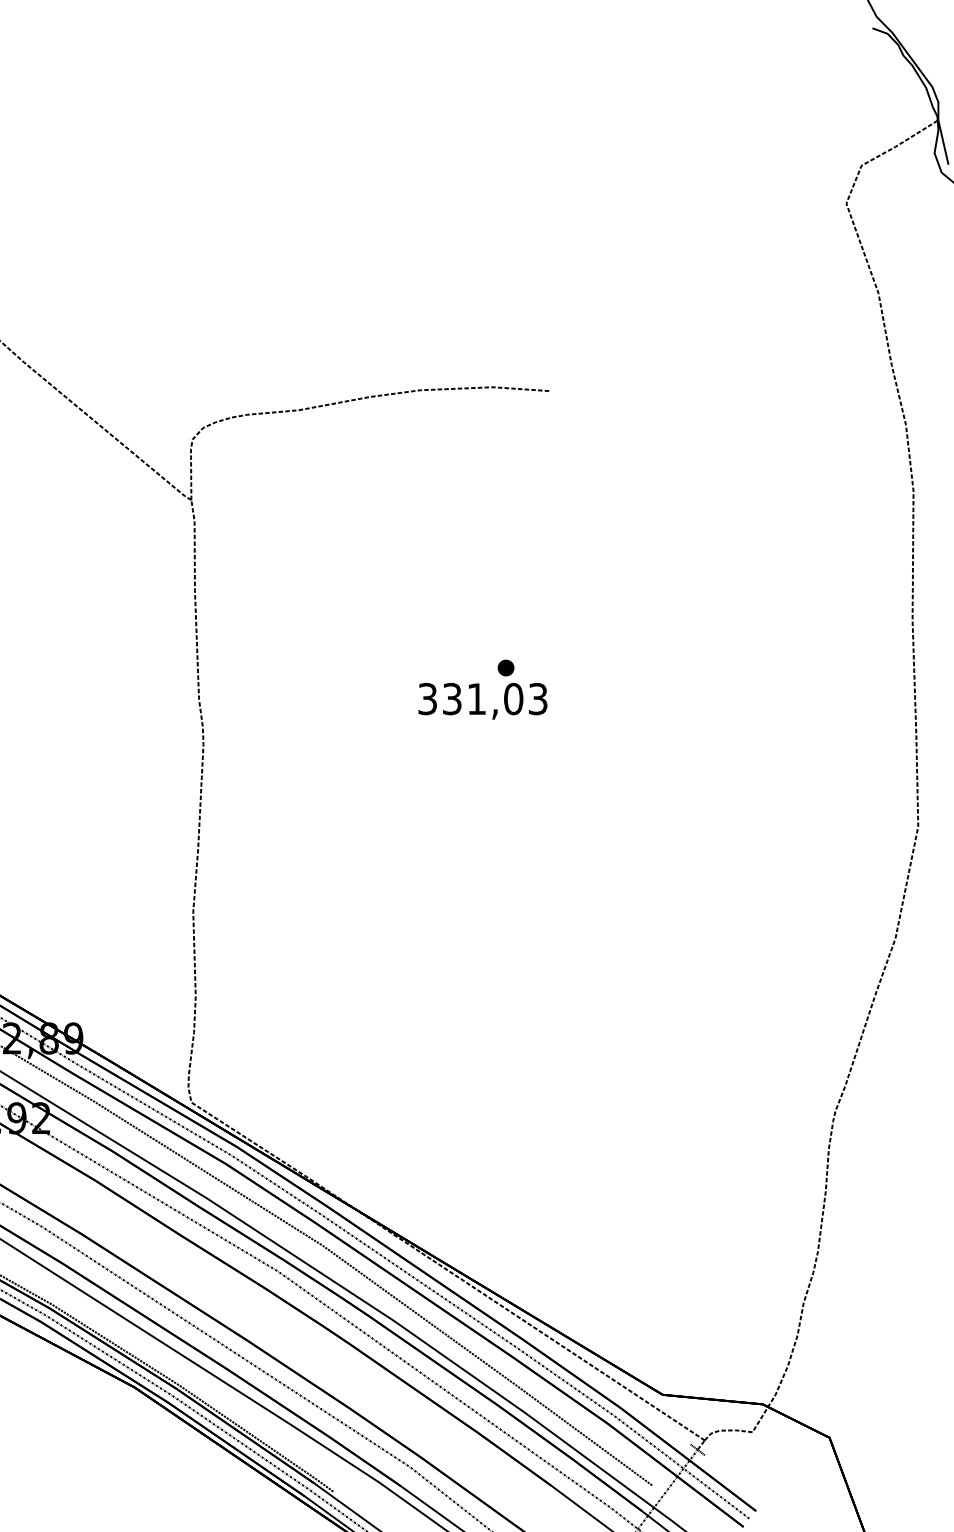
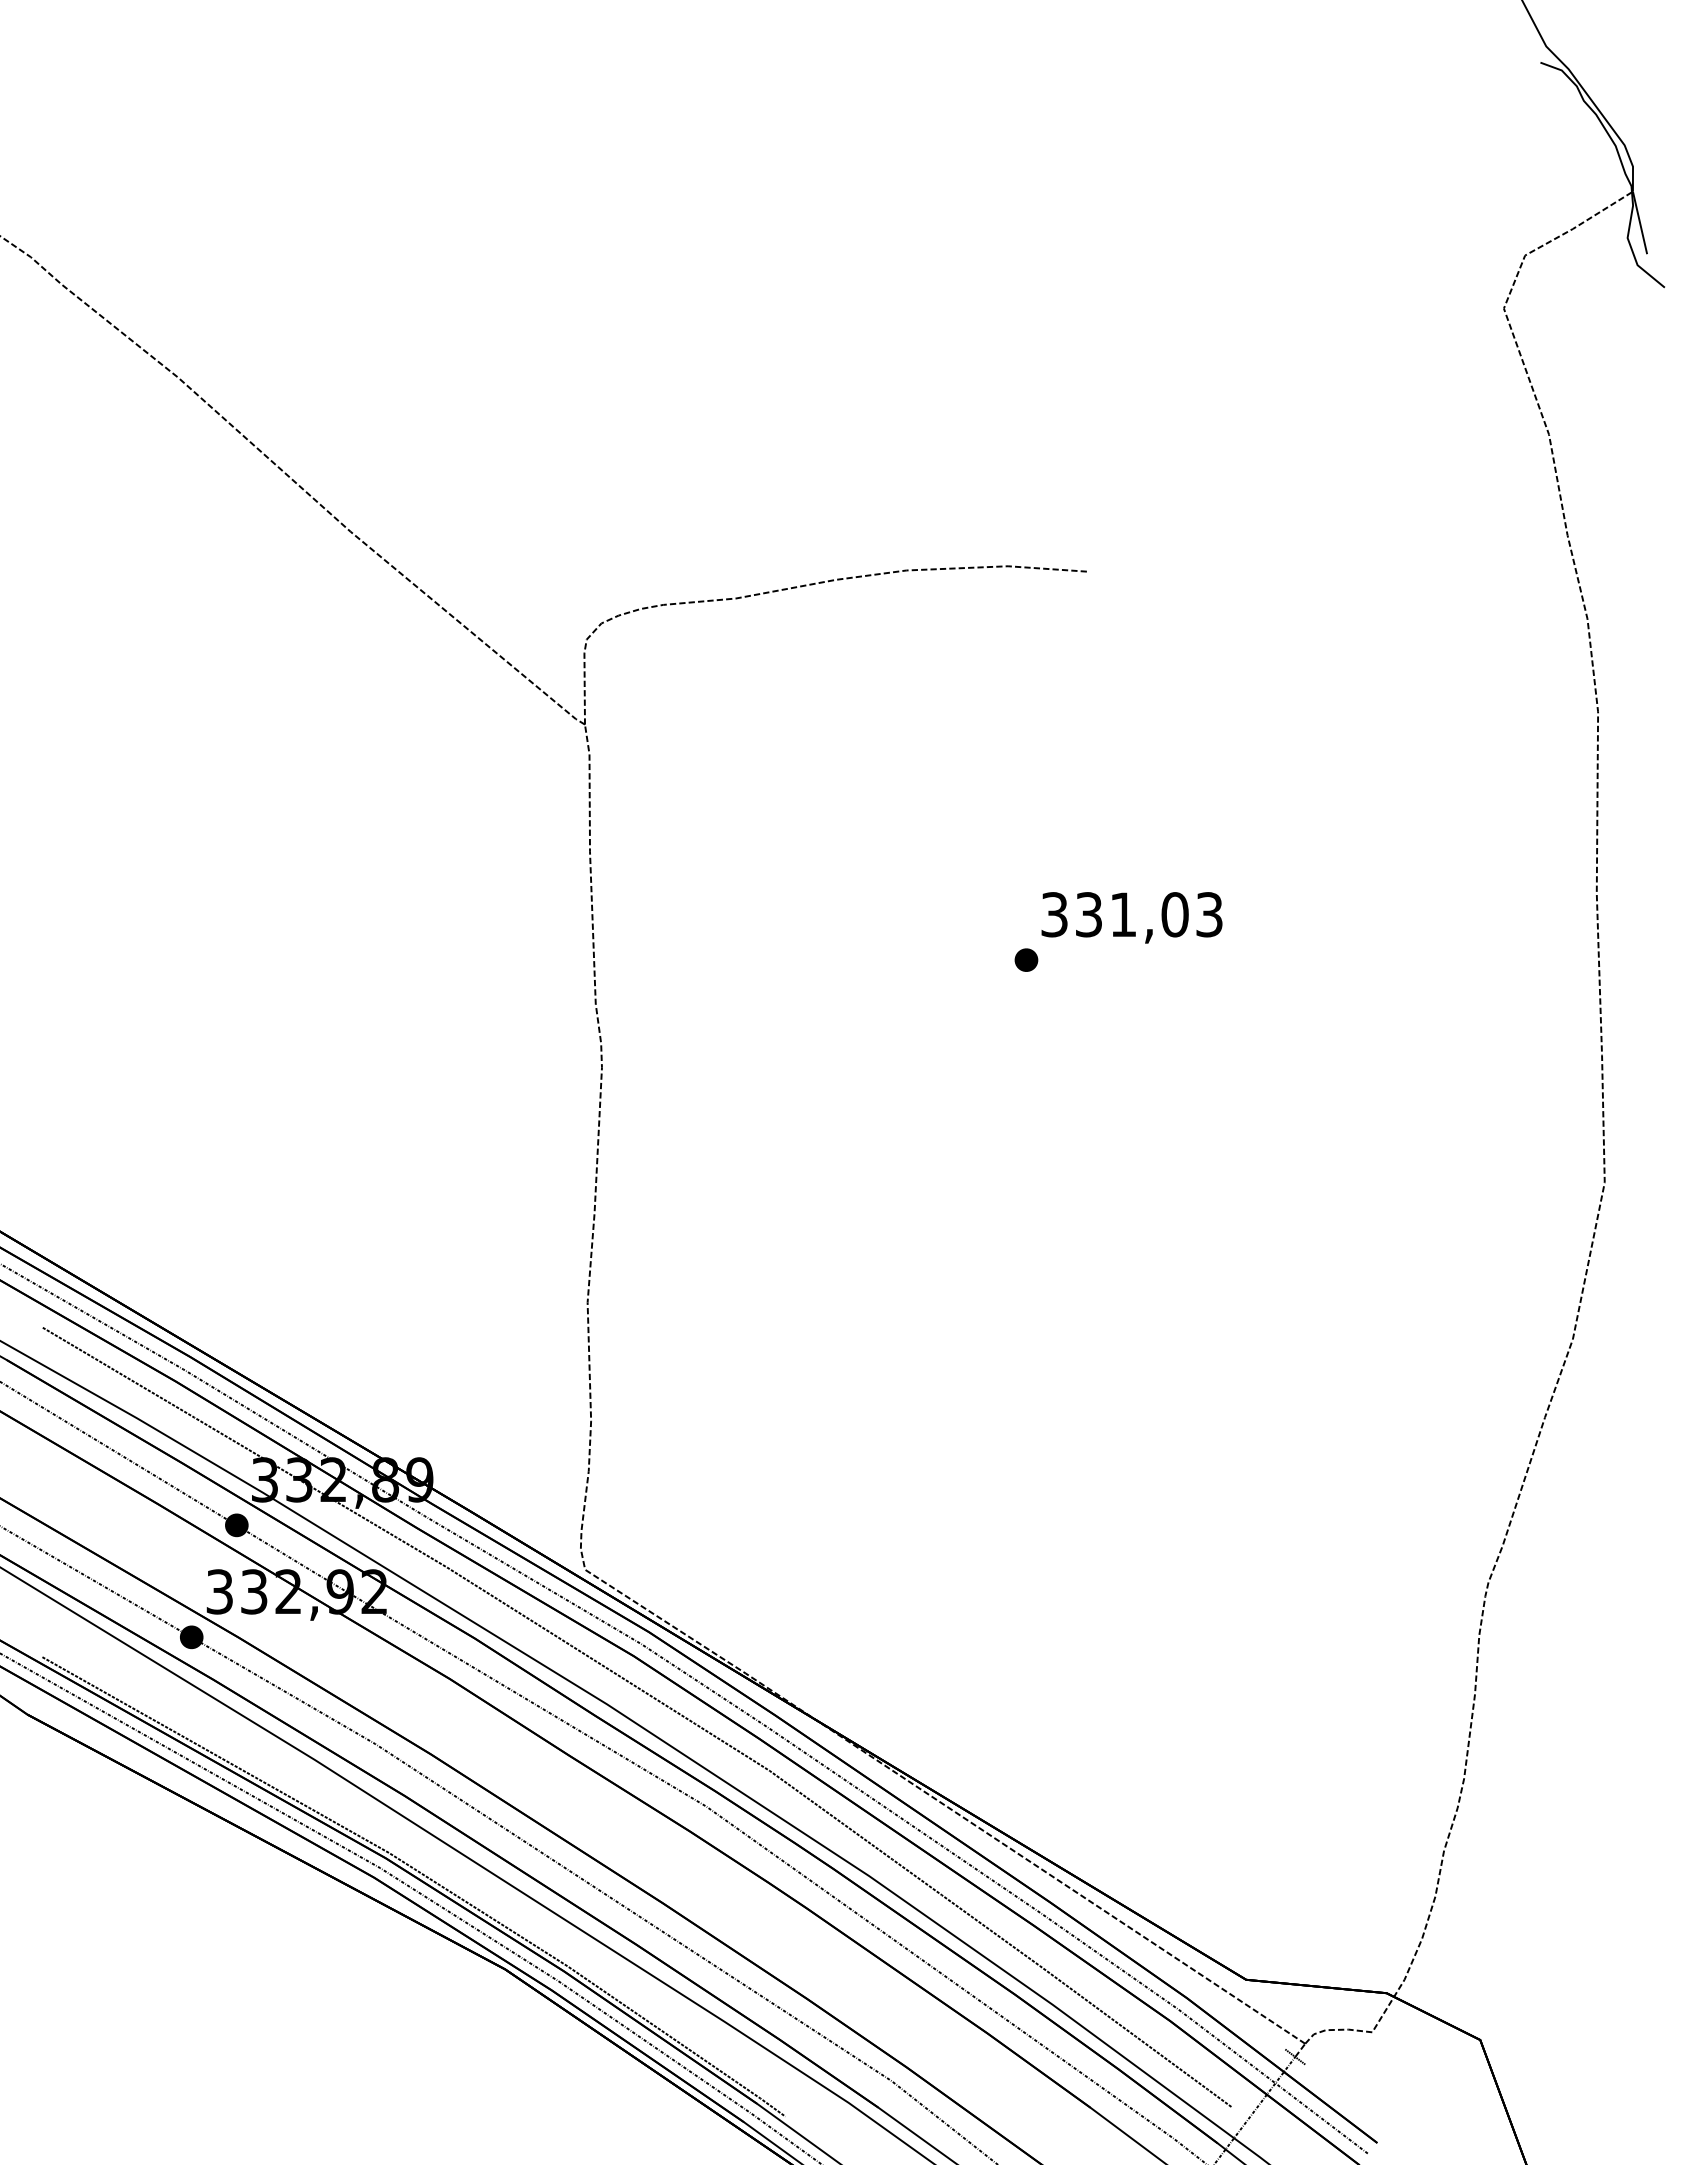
text: (482, 701) -> (1131, 917), moved

